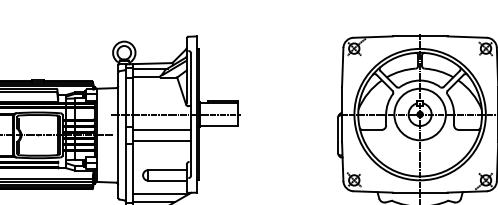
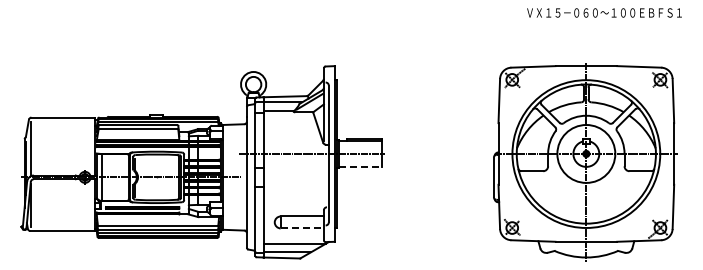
line: (219, 125) -> (360, 166), solid -> dashed
line: (161, 130) -> (295, 171), removed
line: (161, 140) -> (295, 183), removed
line: (167, 180) -> (302, 228), solid -> dashed

